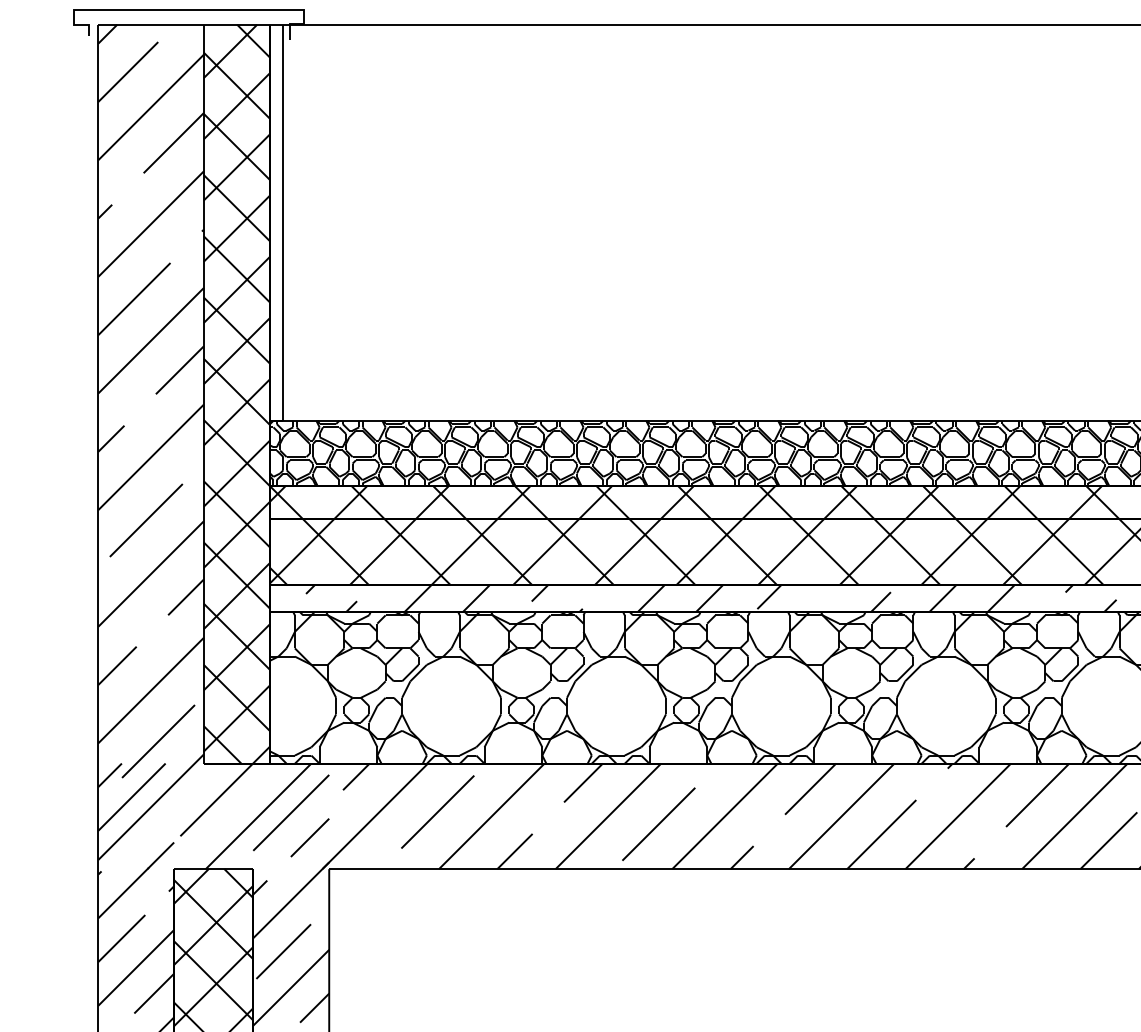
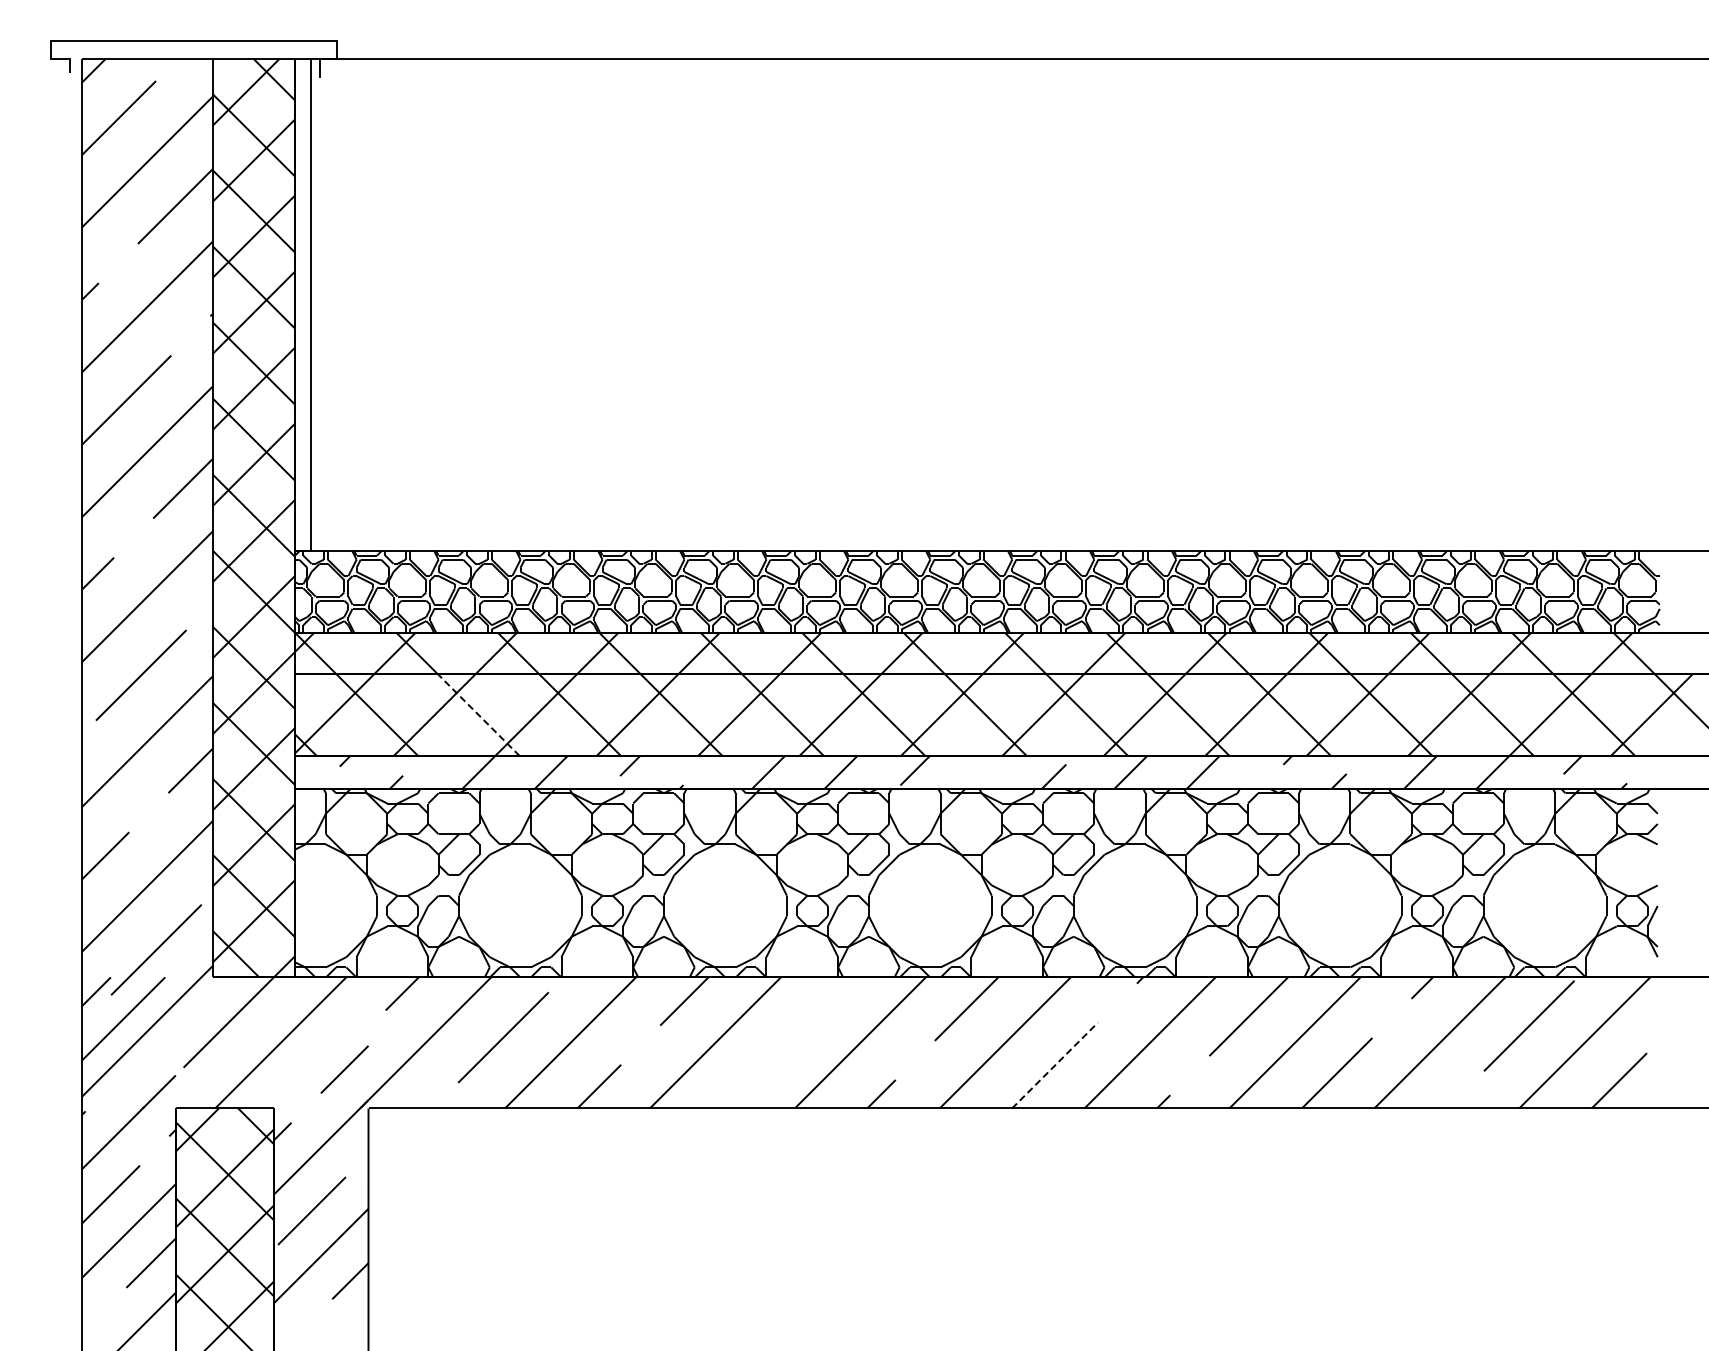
line: (417, 552) -> (478, 715), solid -> dashed
line: (290, 812) -> (320, 1038), removed
line: (658, 824) -> (777, 1052), removed
line: (881, 834) -> (1054, 1065), solid -> dashed

